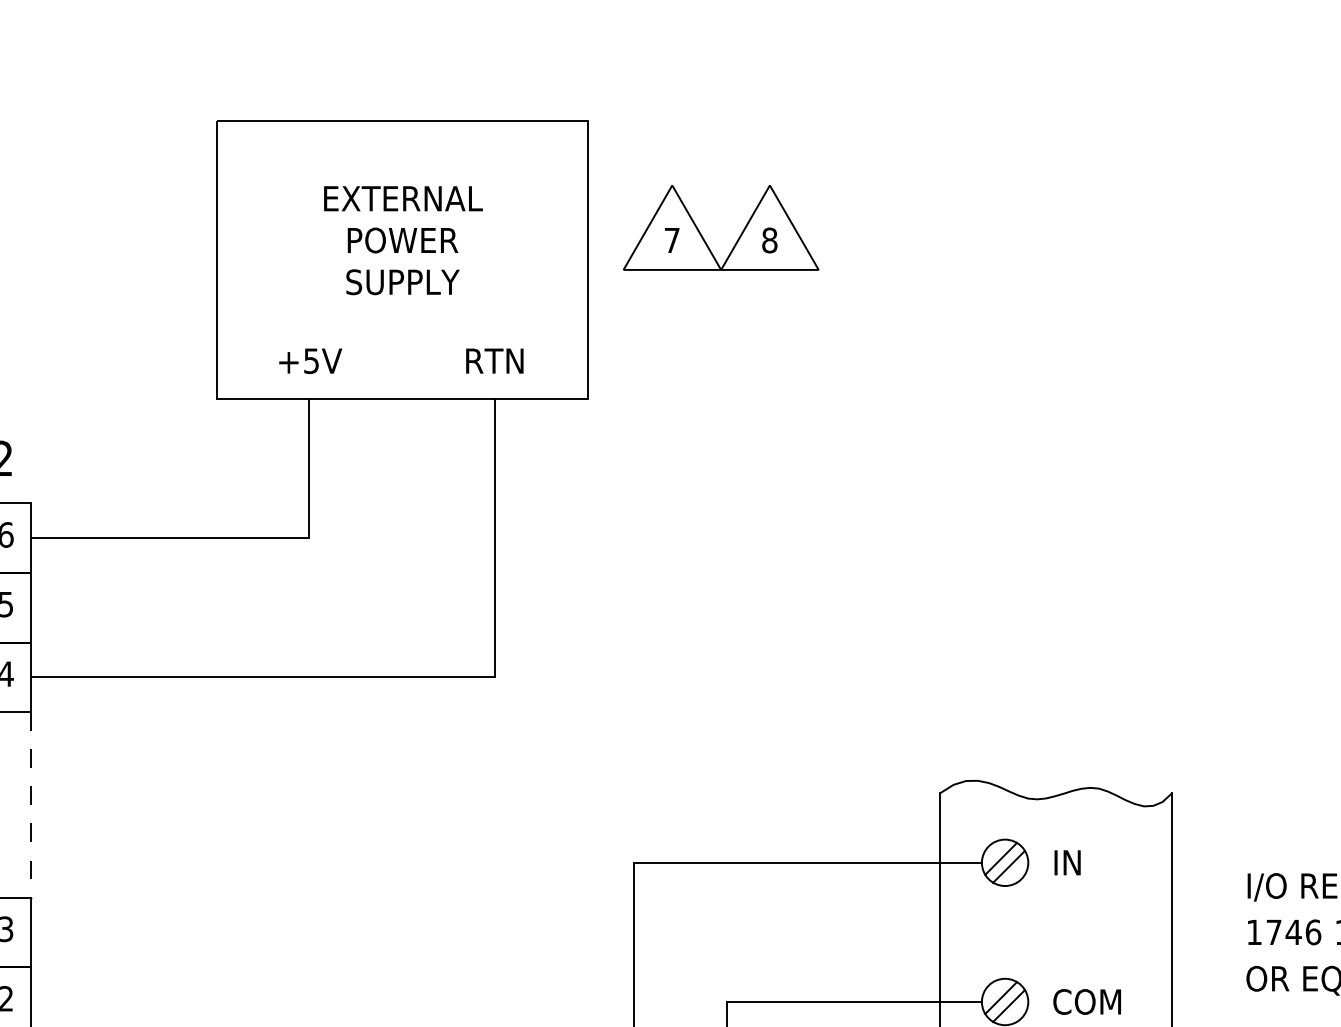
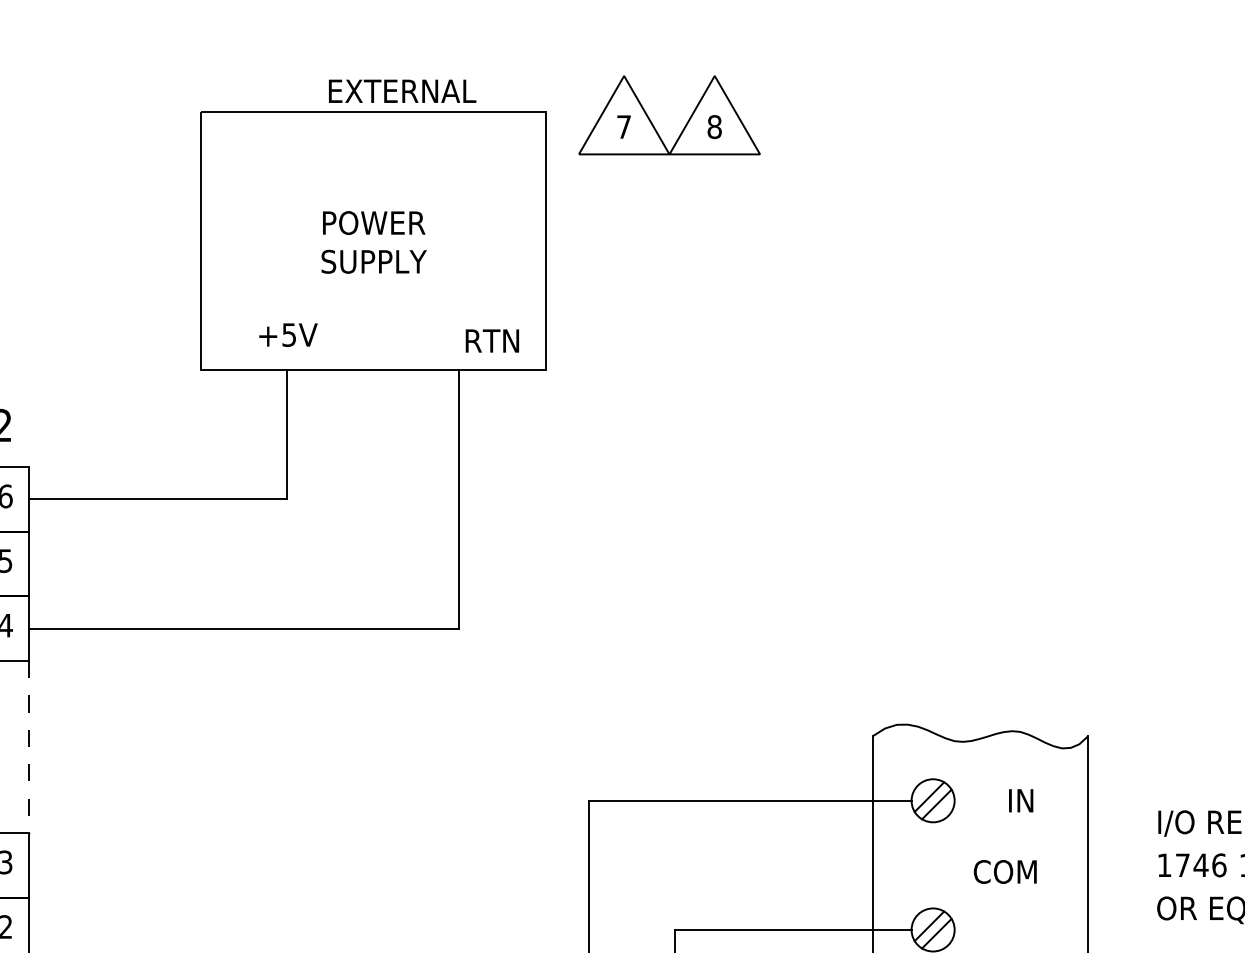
text: (403, 197) -> (402, 90), moved
part: (703, 237) -> (653, 124), moved
text: (493, 360) -> (491, 340), moved
text: (1067, 862) -> (1021, 800), moved
text: (1086, 1001) -> (1004, 871), moved

